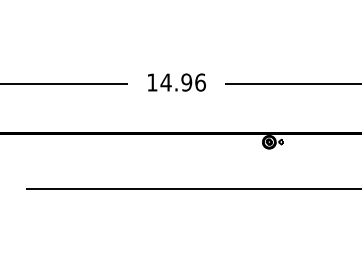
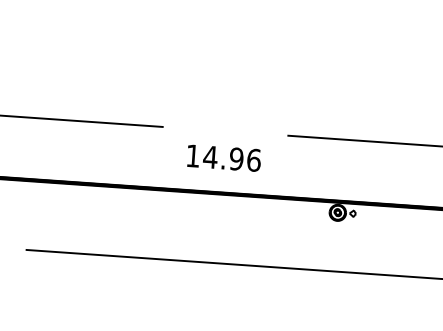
text: (176, 82) -> (223, 158), moved

